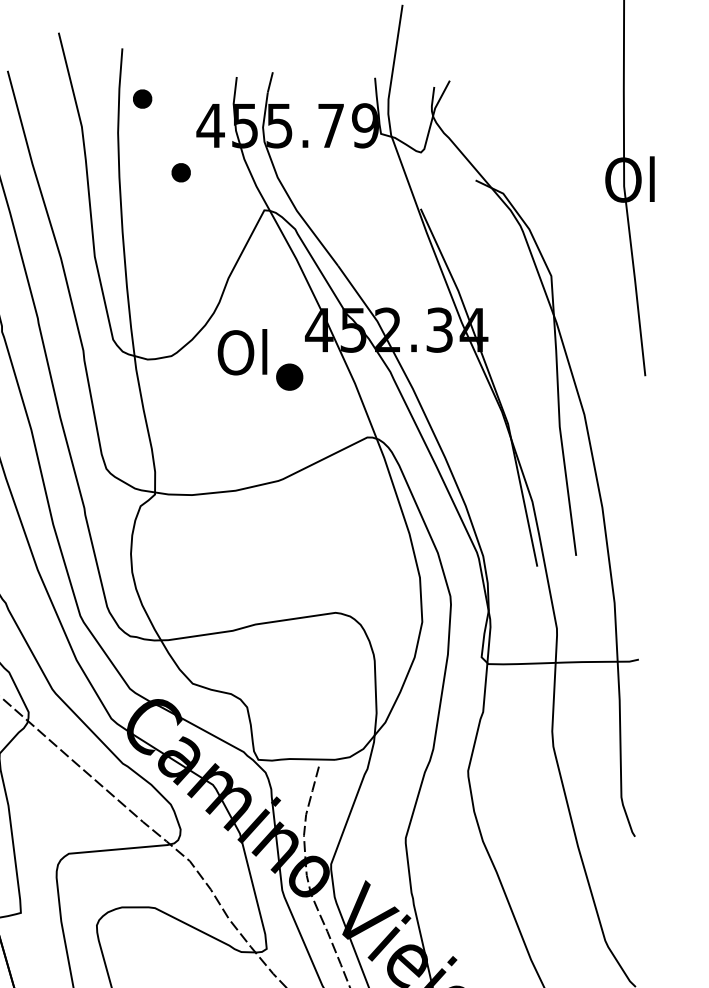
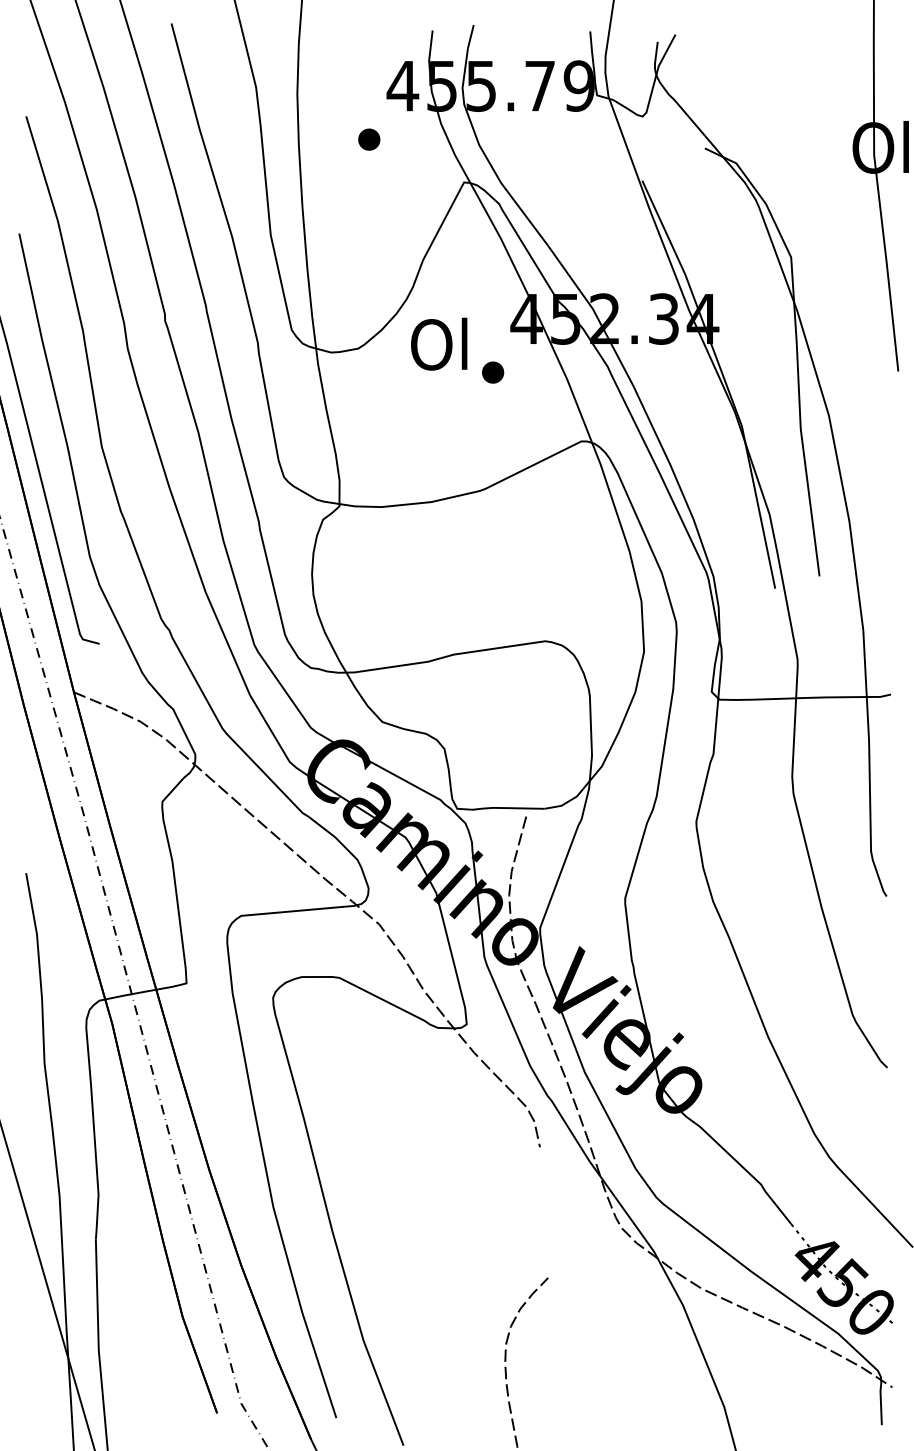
part: (142, 98) -> (325, 55), removed
part: (290, 377) -> (493, 372), size x0.71

